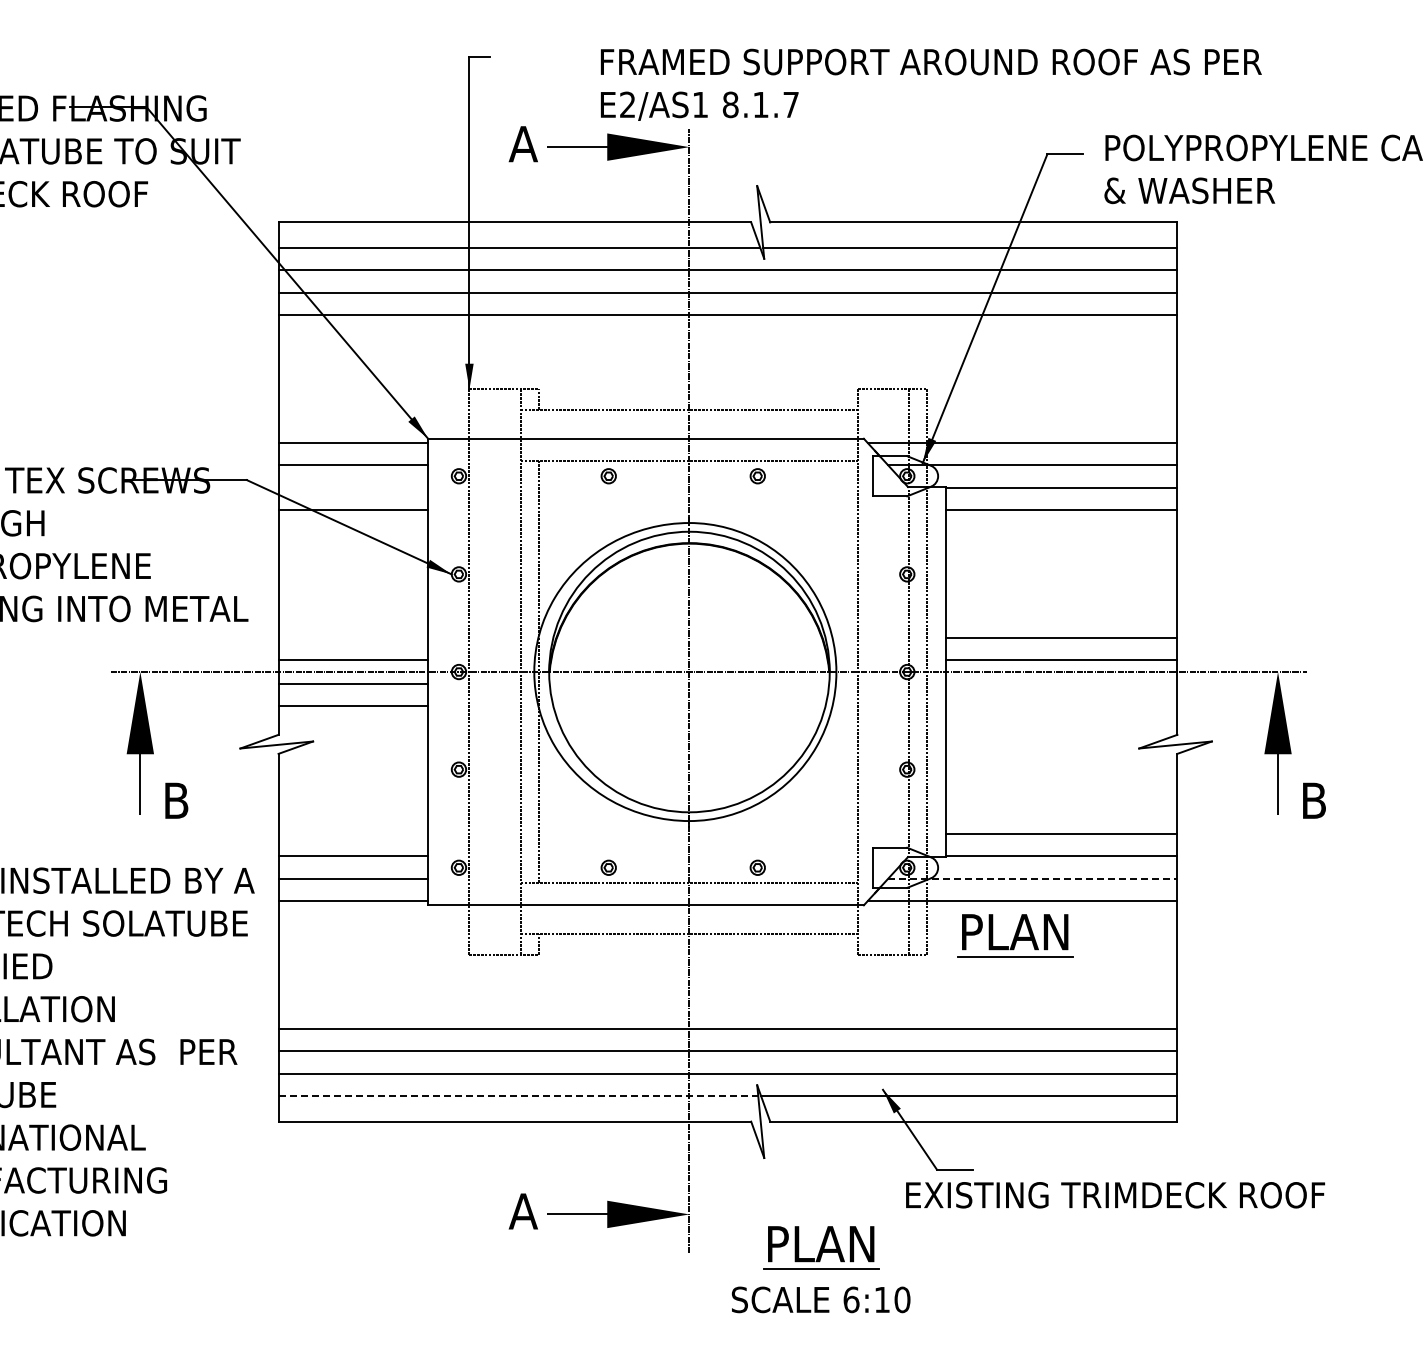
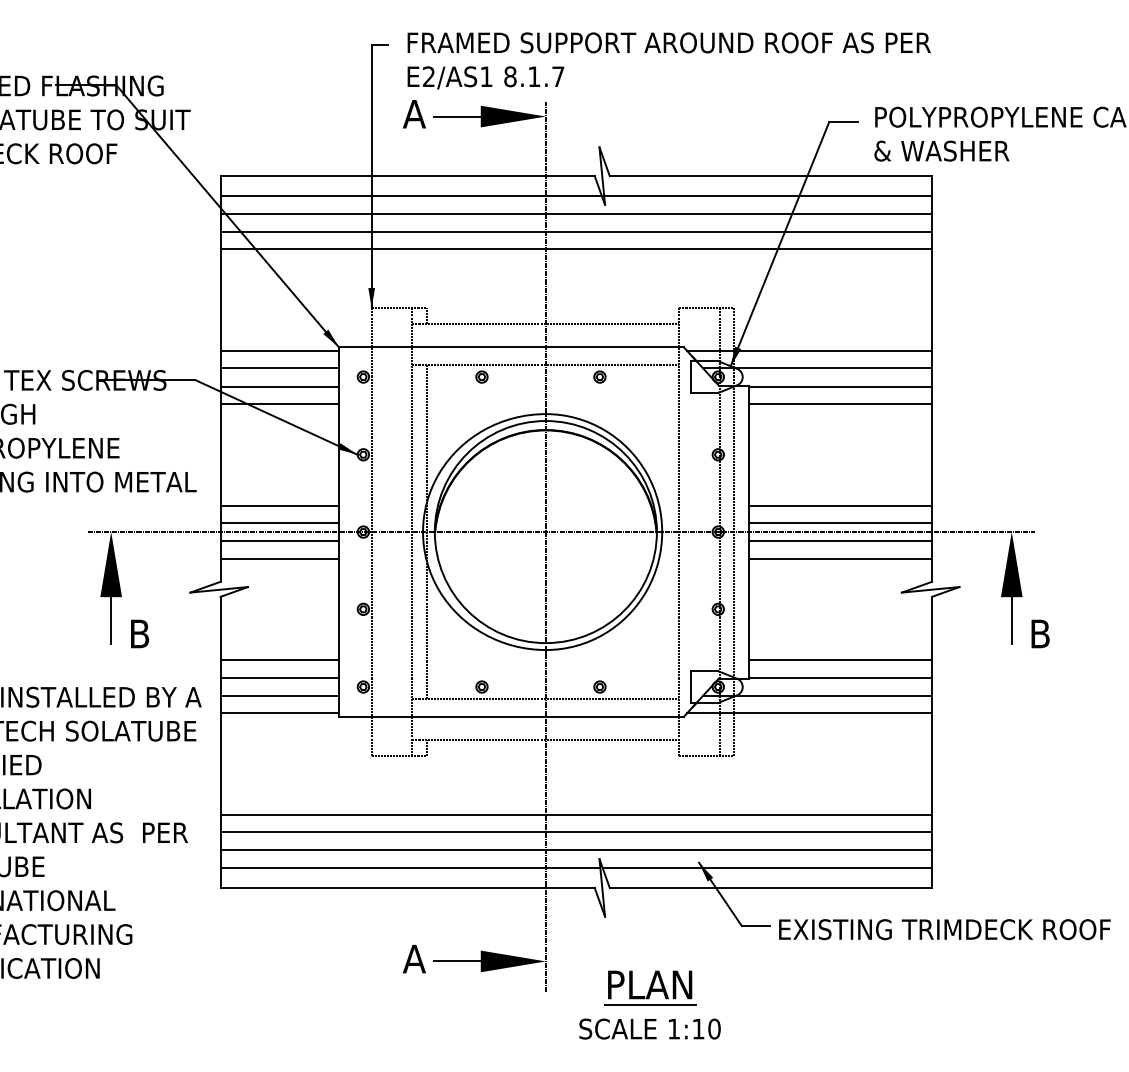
text: (931, 84) -> (669, 60), moved
line: (353, 488) -> (279, 386), added
line: (353, 638) -> (279, 505), added
line: (1061, 683) -> (840, 541), added
line: (1061, 705) -> (840, 558), added
line: (353, 833) -> (279, 659), added
line: (1032, 878) -> (817, 695), dashed -> solid
part: (1015, 935) -> (803, 740), removed
line: (518, 1096) -> (410, 868), dashed -> solid
text: (1115, 1195) -> (944, 929), moved
text: (851, 1299) -> (674, 1028), 6:10 -> 1:10

